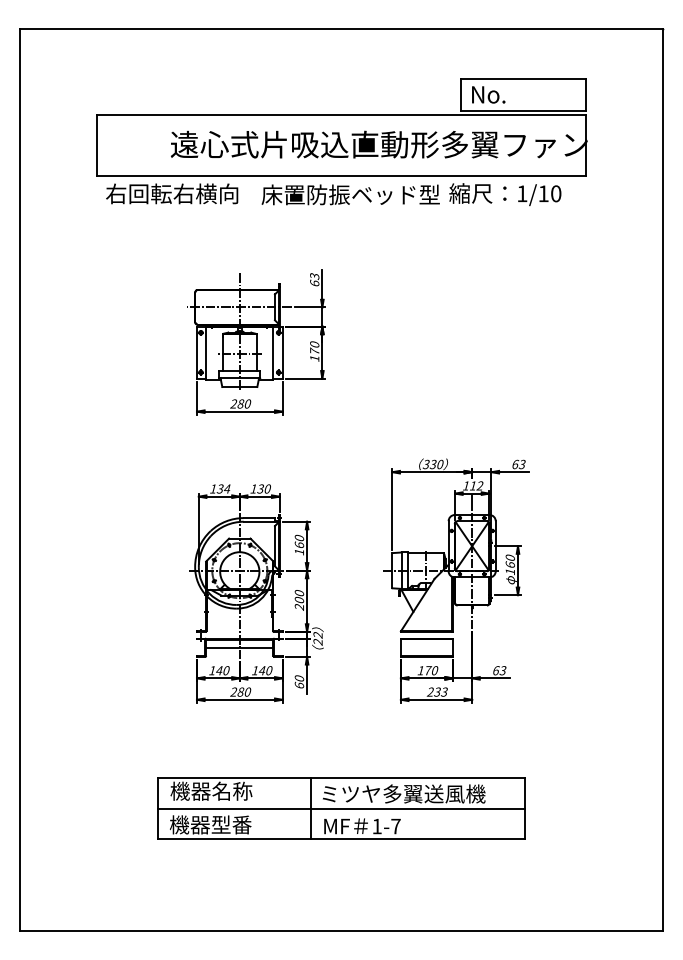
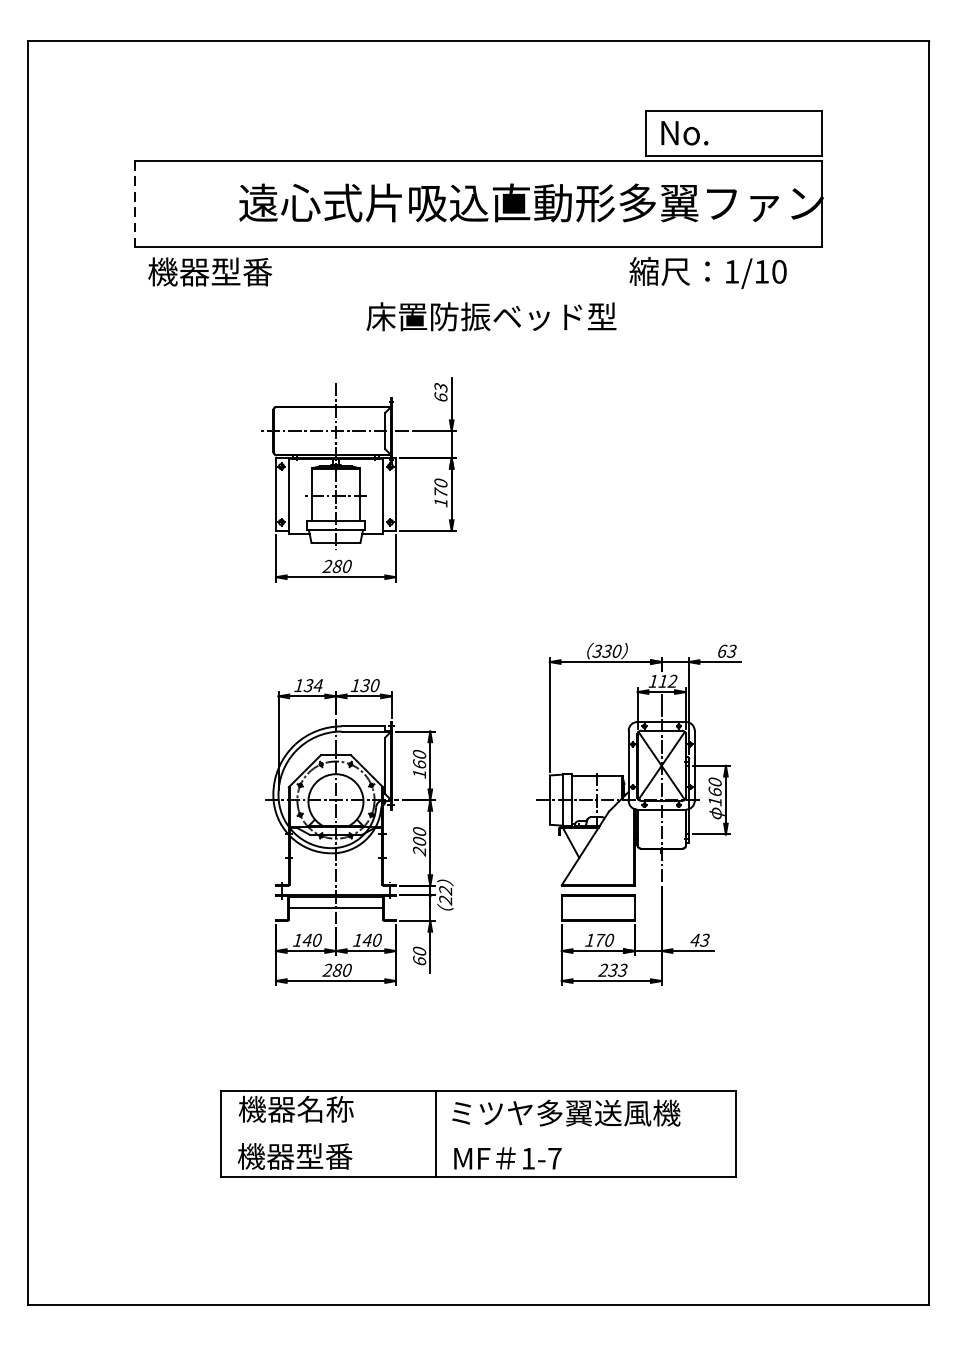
line: (96, 145) -> (135, 204), solid -> dashed
text: (172, 193) -> (241, 271), 右回転右横向 -> 機器型番
text: (350, 194) -> (491, 316), moved
text: (495, 670) -> (694, 940), 63 -> 43
line: (341, 808) -> (478, 1133), removed

